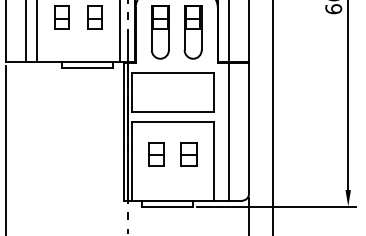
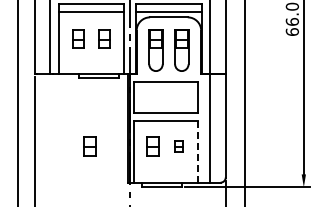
part: (75, 154) -> (89, 146), added
part: (188, 154) -> (178, 146), size x0.6
line: (213, 160) -> (197, 151), solid -> dashed

